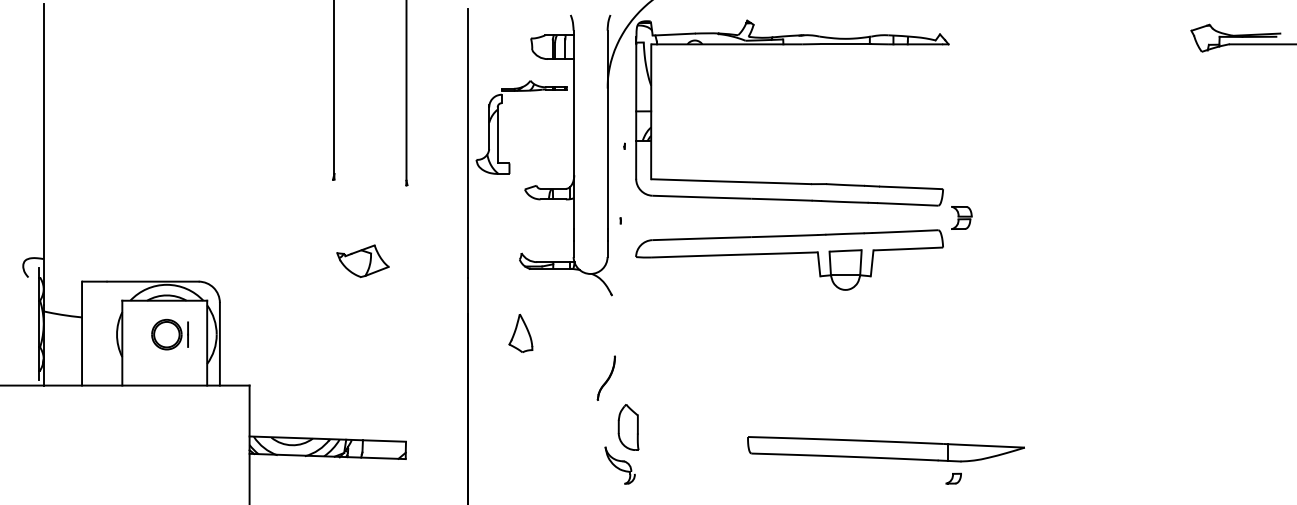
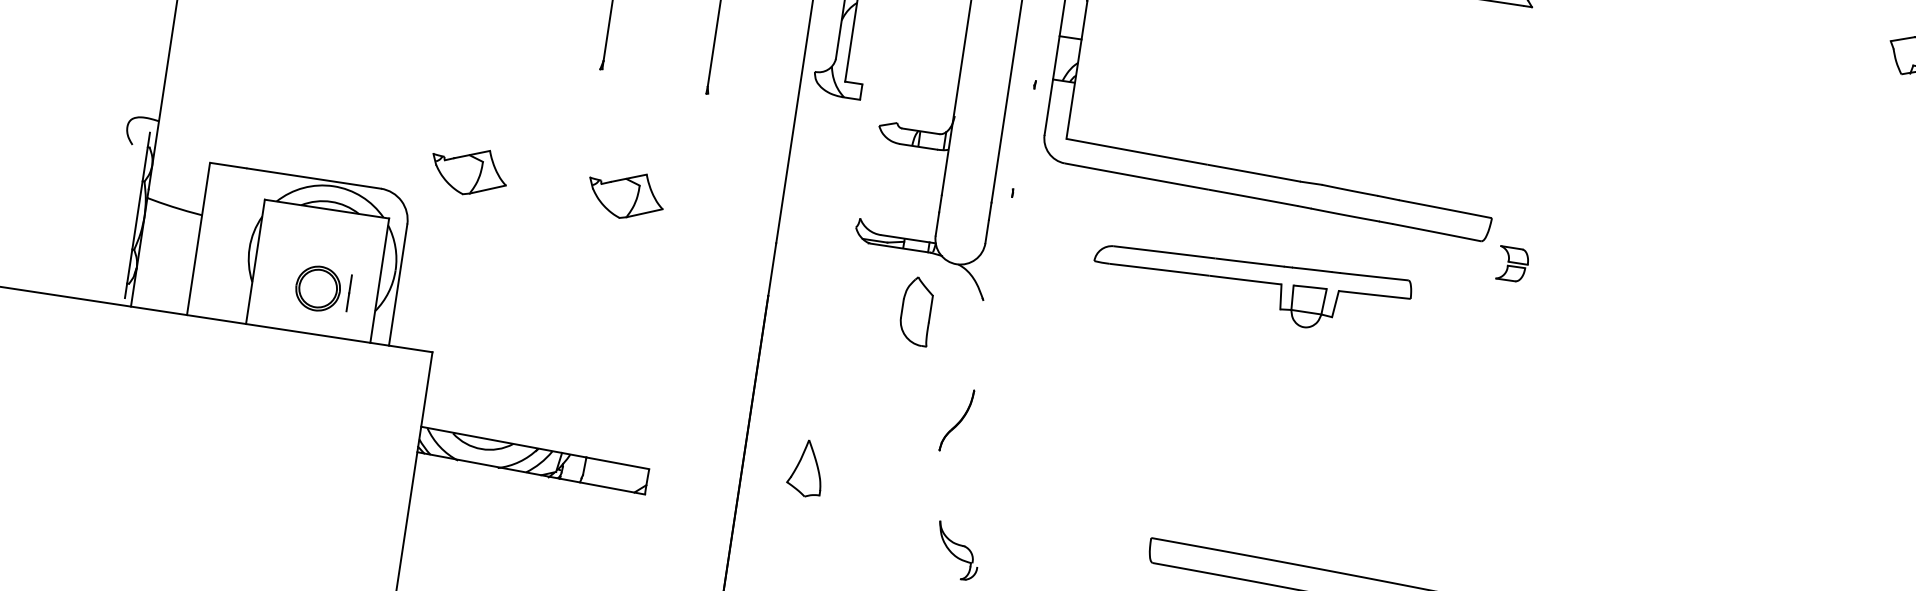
part: (789, 259) -> (1251, 287), size x0.7
part: (255, 261) -> (468, 171), added
part: (520, 333) -> (805, 468), moved
part: (169, 334) -> (322, 288), moved
part: (628, 427) -> (916, 311), moved

